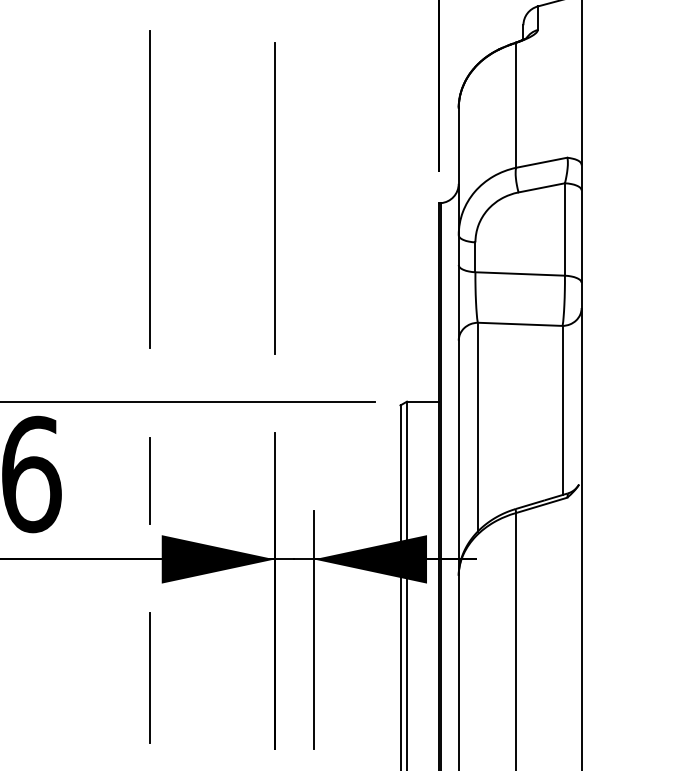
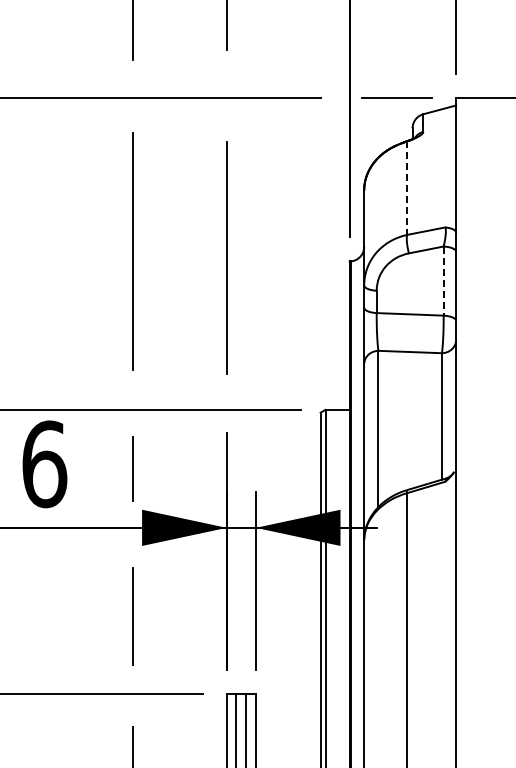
line: (516, 105) -> (407, 188), solid -> dashed
line: (564, 230) -> (443, 281), solid -> dashed

